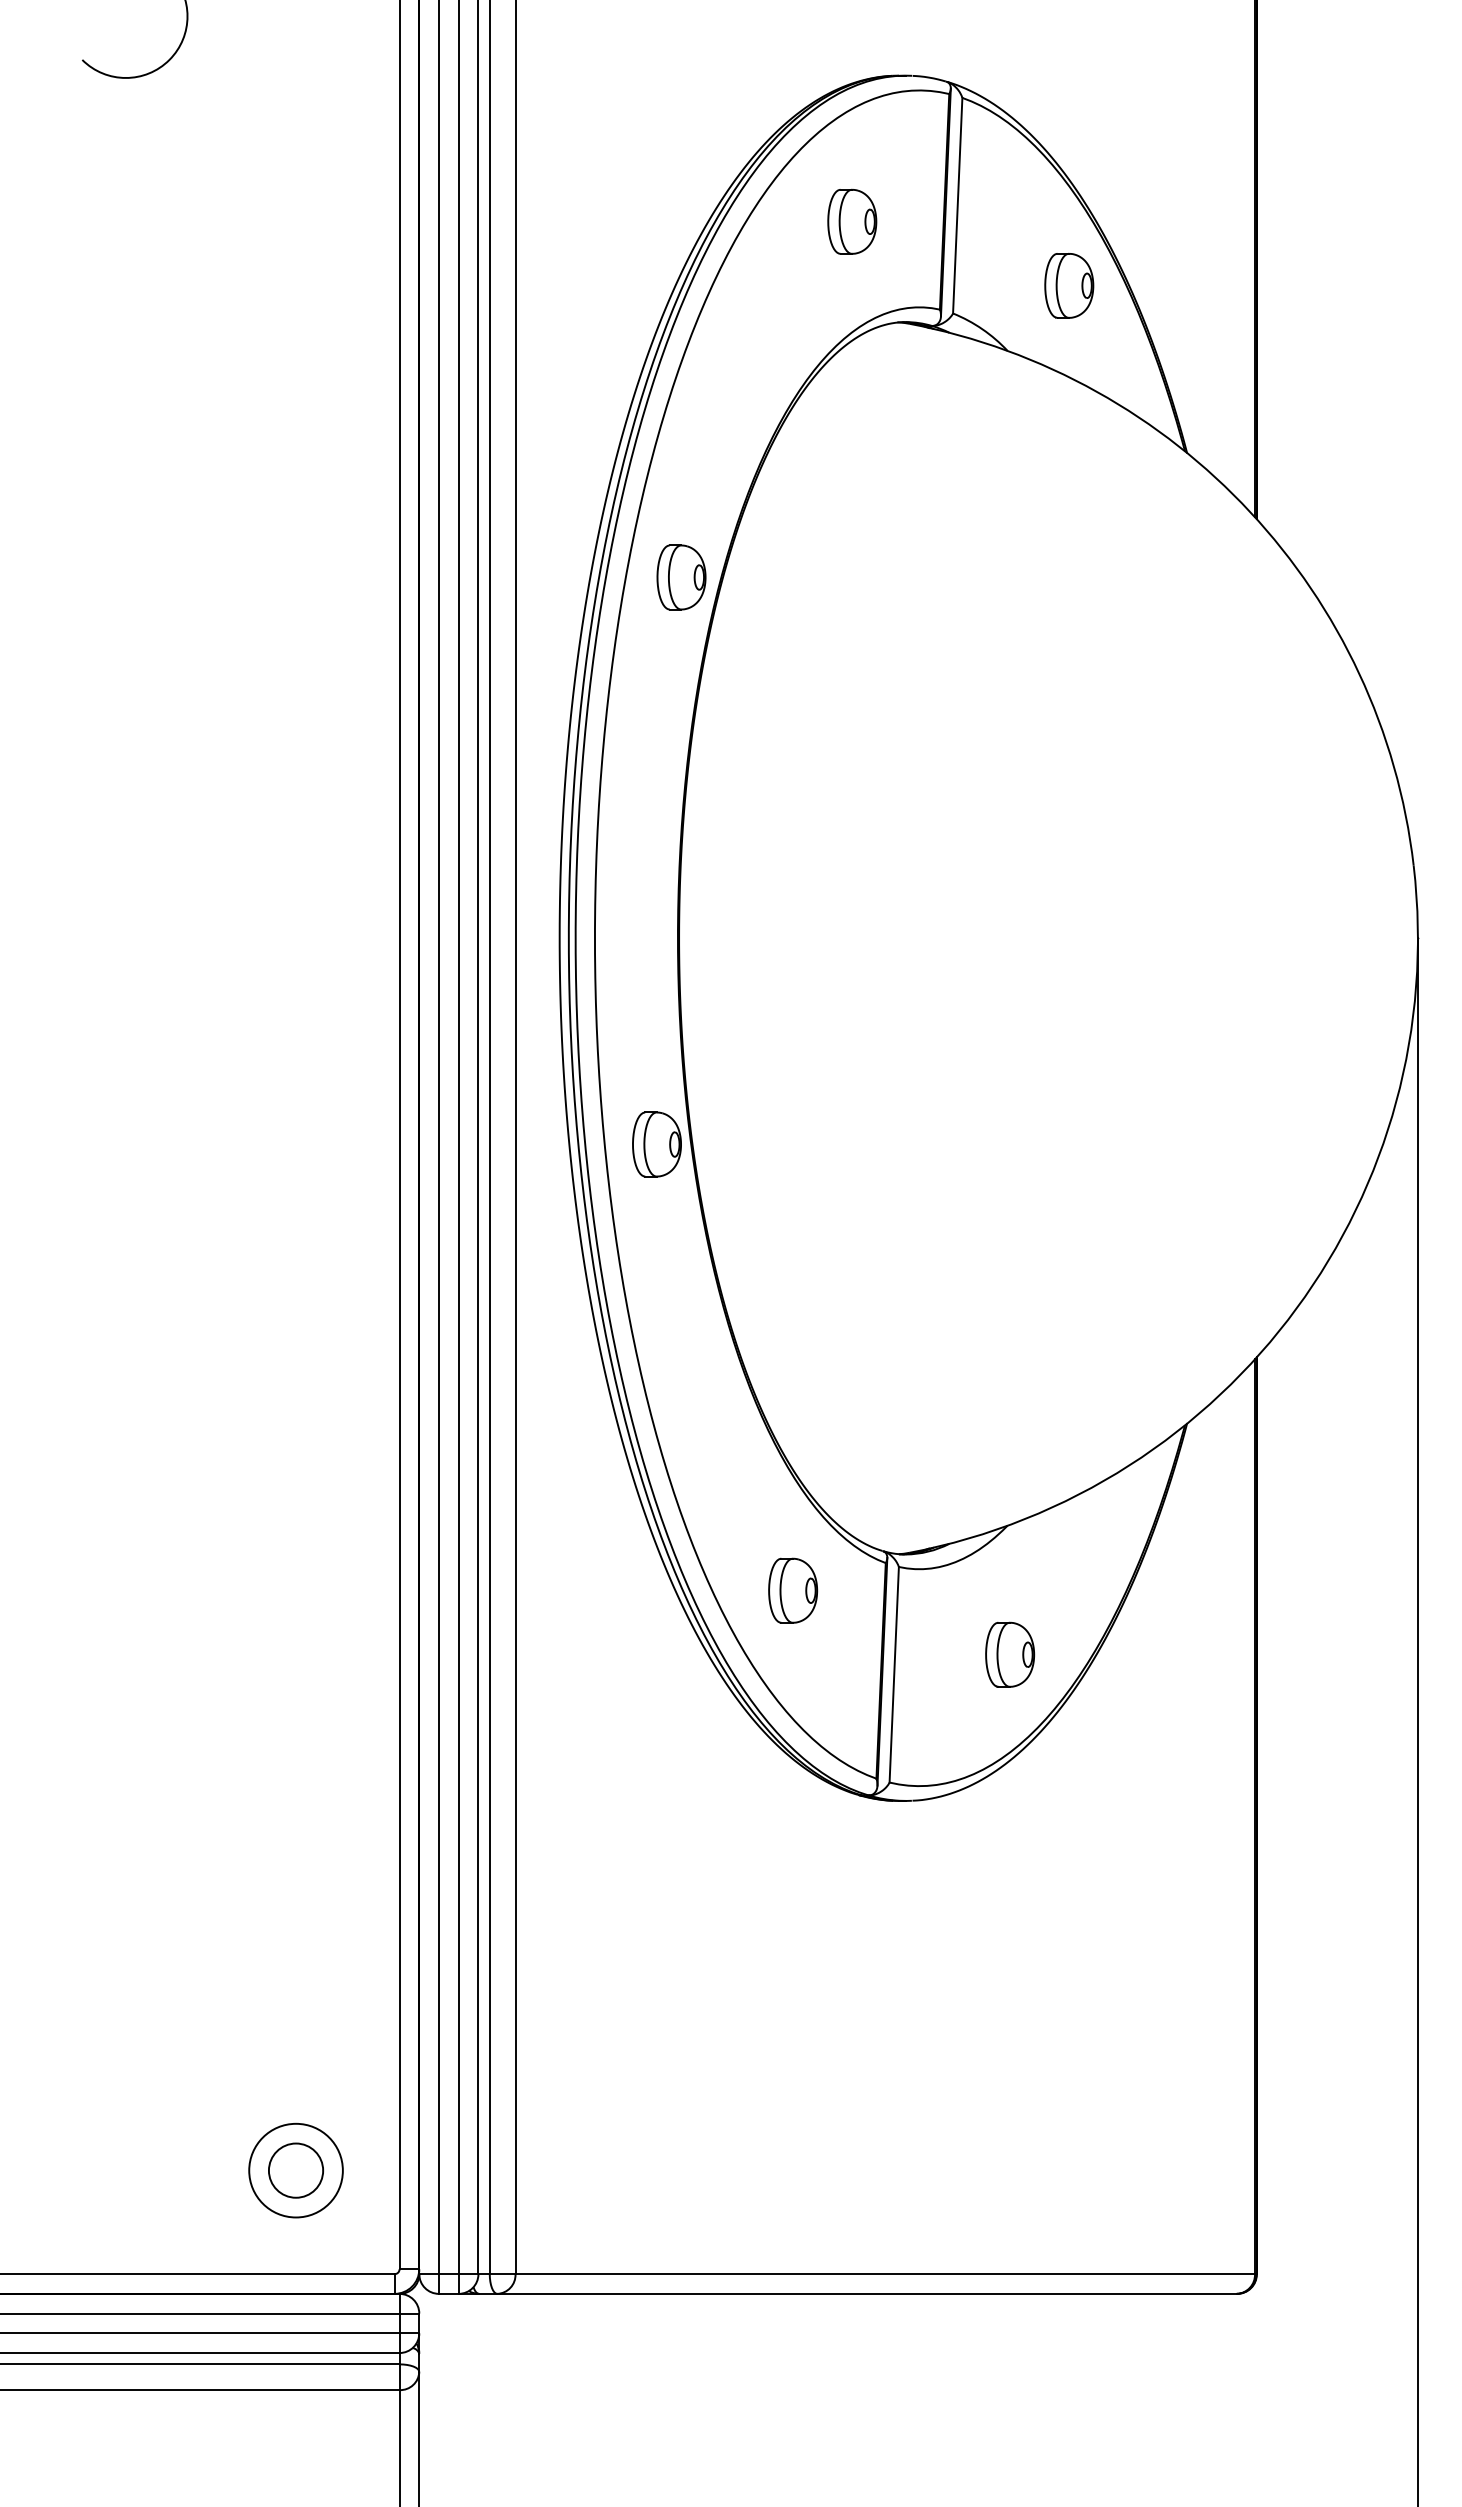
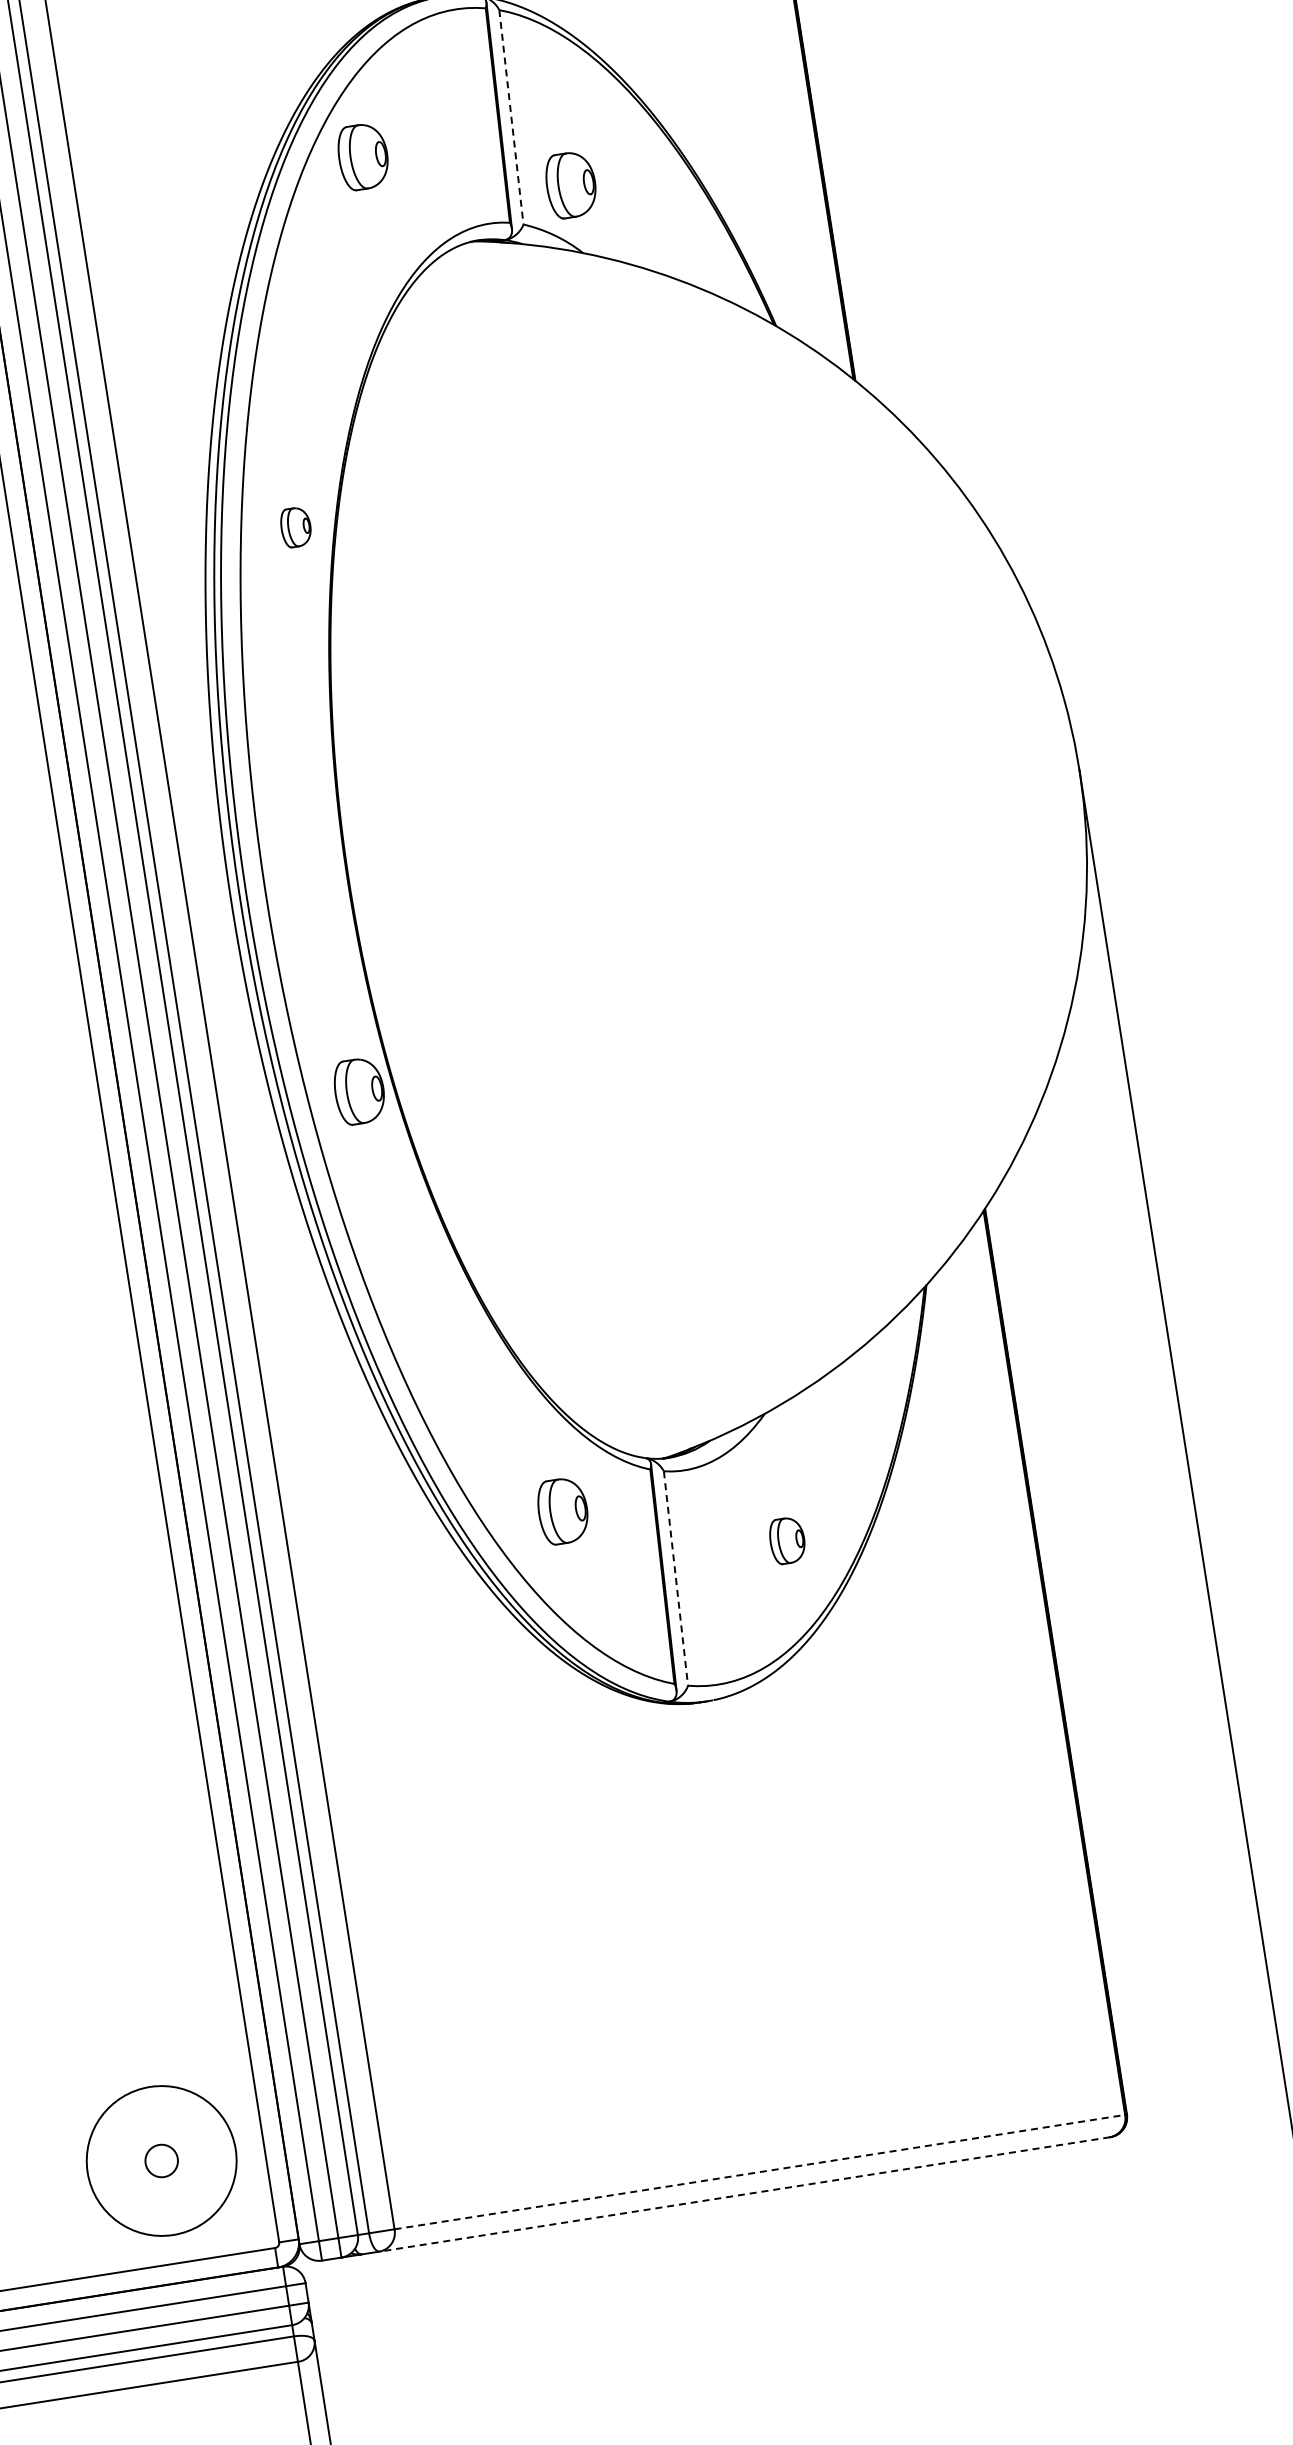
line: (957, 205) -> (511, 117), solid -> dashed
part: (852, 221) -> (363, 156), moved
part: (1069, 285) -> (571, 184), moved
part: (681, 577) -> (296, 527), size x0.6
part: (1010, 1654) -> (787, 1540), size x0.7
line: (894, 1674) -> (676, 1578), solid -> dashed
circle: (295, 2170) -> (161, 2160), size x0.6
circle: (295, 2170) -> (161, 2160), size x1.6
line: (885, 2274) -> (760, 2172), solid -> dashed
line: (867, 2293) -> (745, 2193), solid -> dashed

